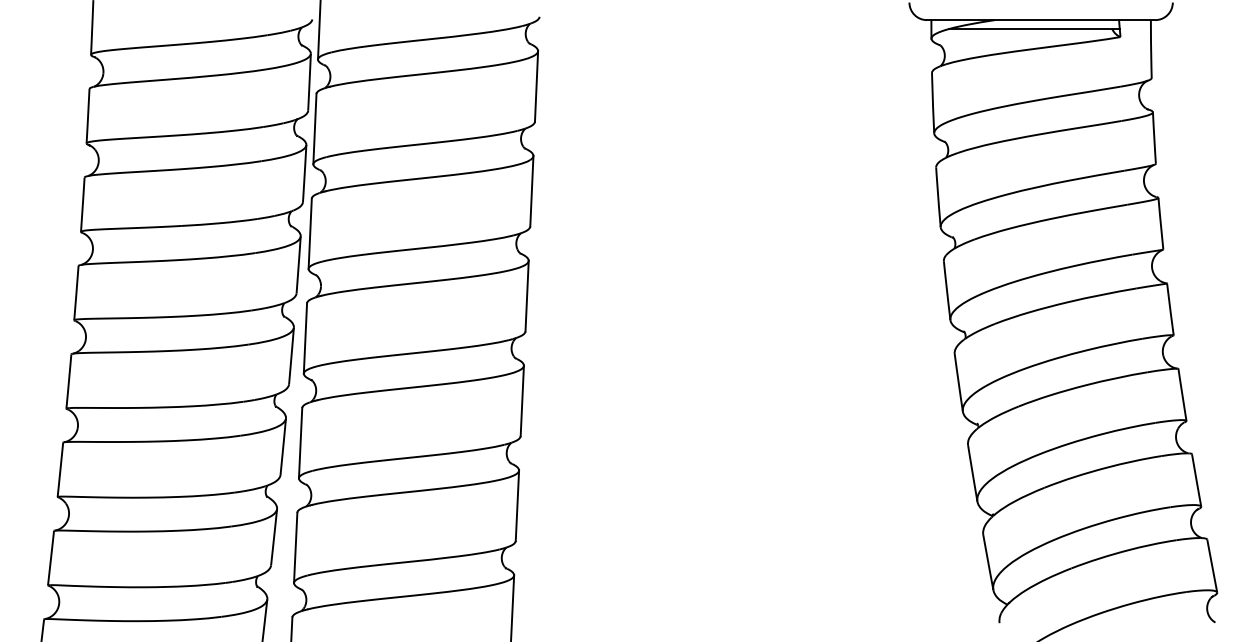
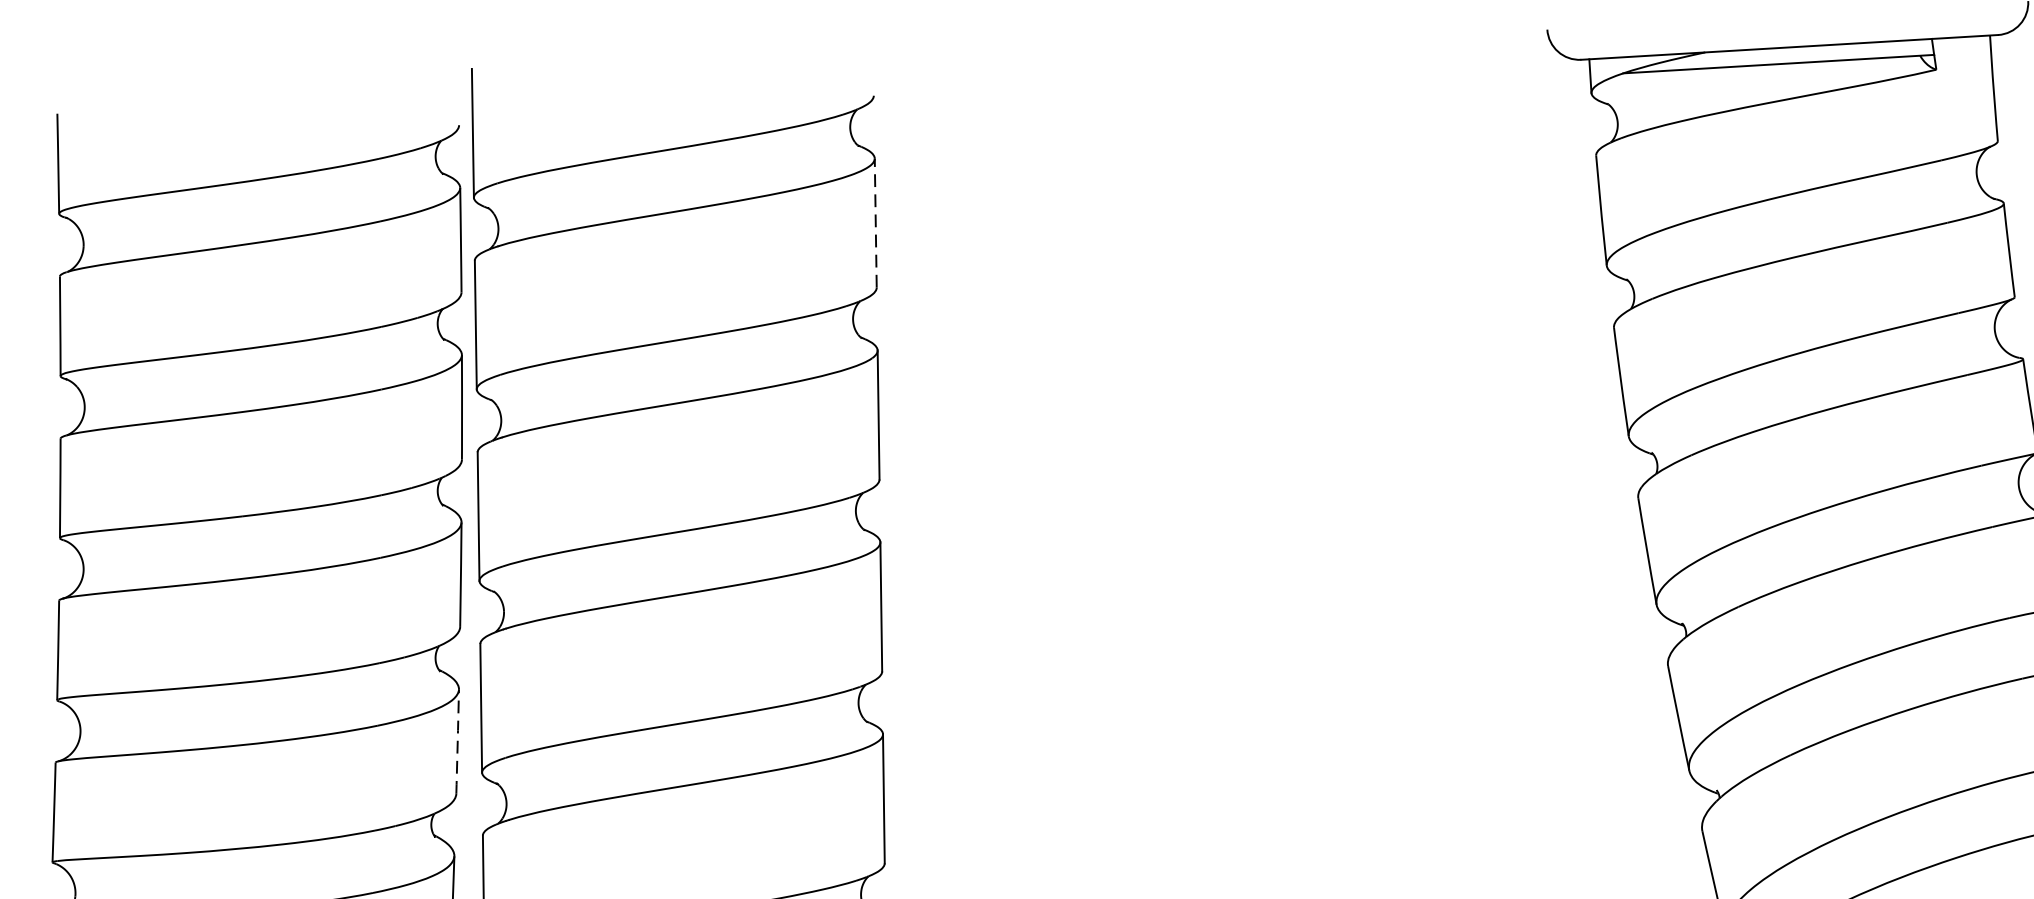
line: (536, 85) -> (875, 221), solid -> dashed
line: (291, 355) -> (457, 740), solid -> dashed

